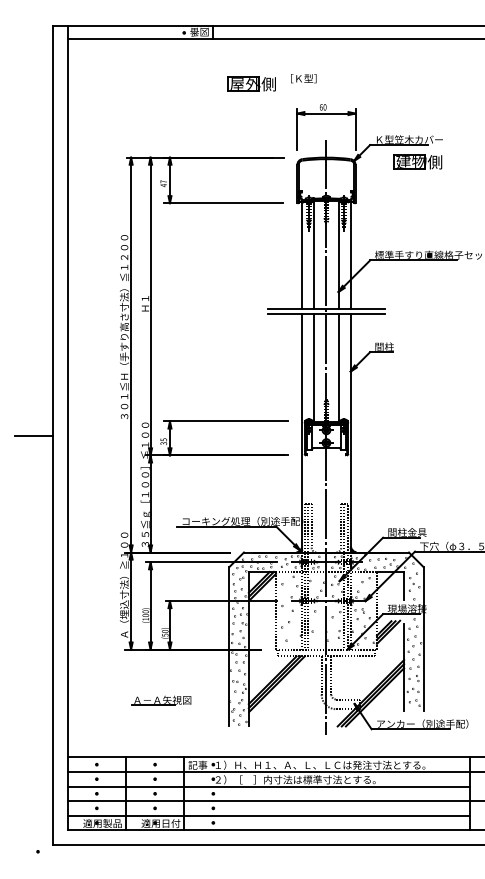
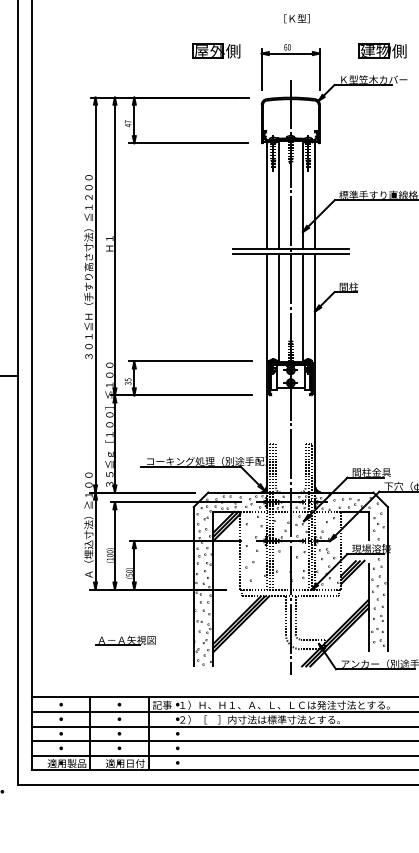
text: (303, 78) -> (296, 18), moved
part: (251, 83) -> (215, 50), moved
part: (417, 161) -> (381, 50), moved

